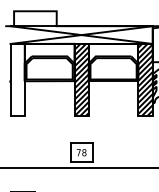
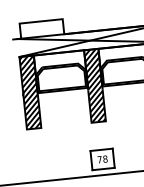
hatch: (17, 79) -> (30, 92), added

